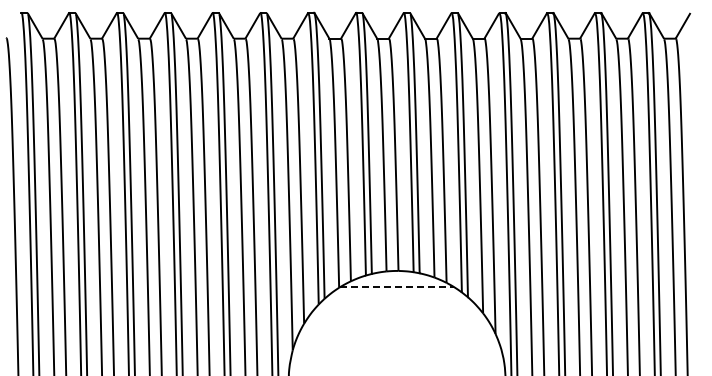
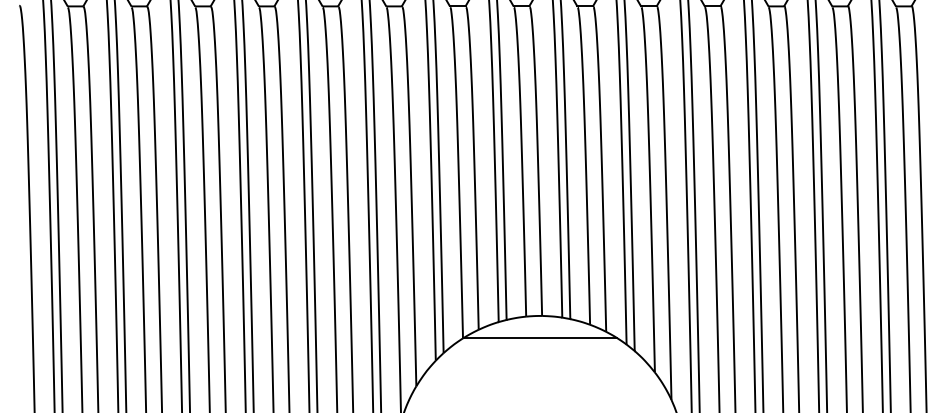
line: (397, 287) -> (540, 338), dashed -> solid

